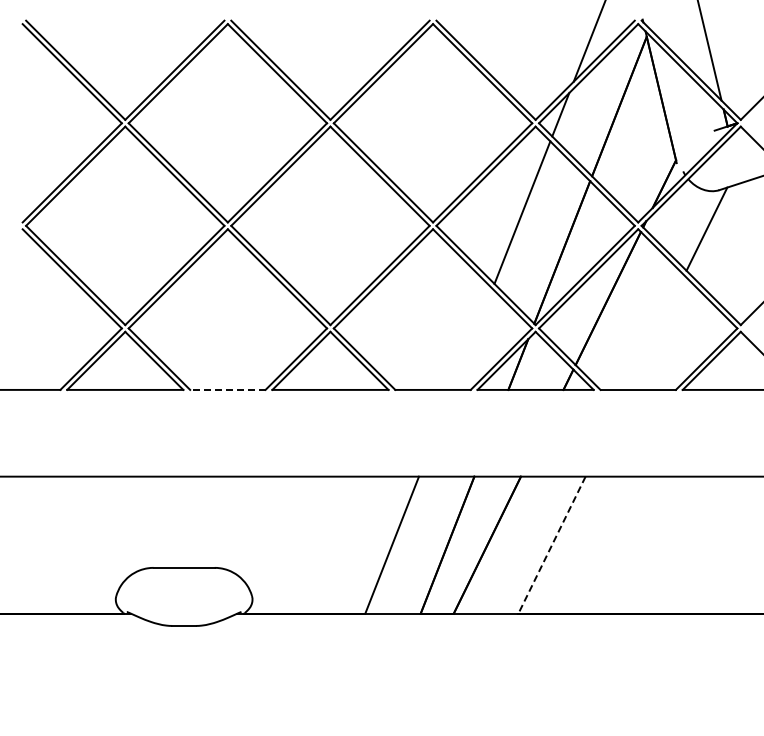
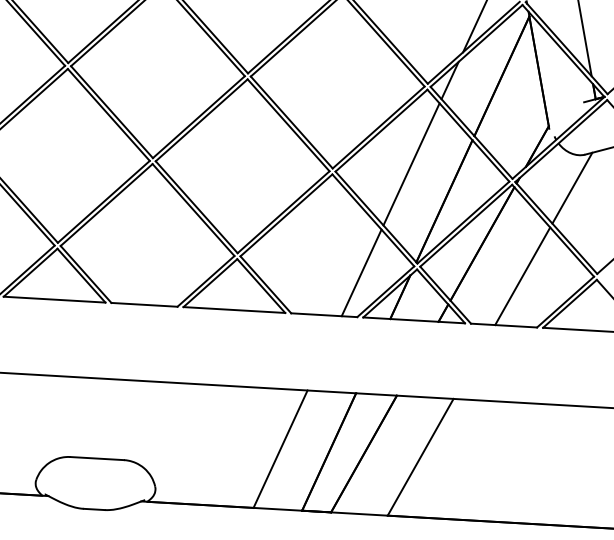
line: (656, 332) -> (522, 276), added
line: (472, 338) -> (361, 272), added
line: (227, 389) -> (144, 304), dashed -> solid
line: (551, 545) -> (420, 457), dashed -> solid

